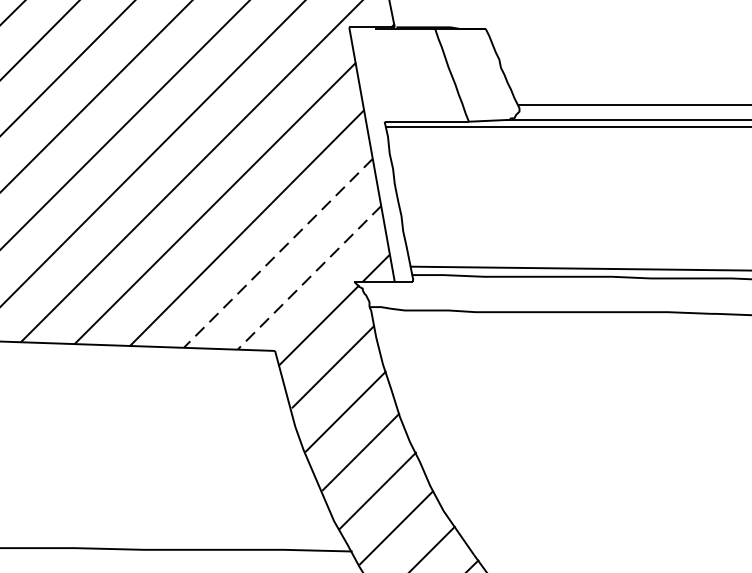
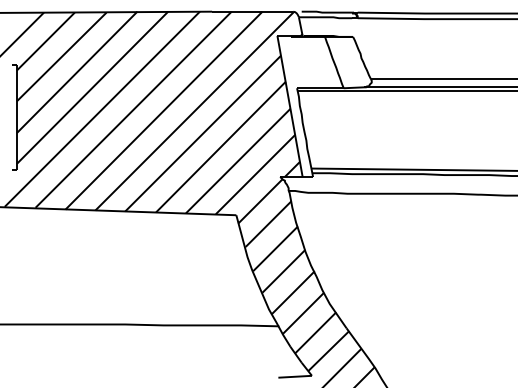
line: (278, 253) -> (238, 161), dashed -> solid
line: (309, 277) -> (255, 174), dashed -> solid

